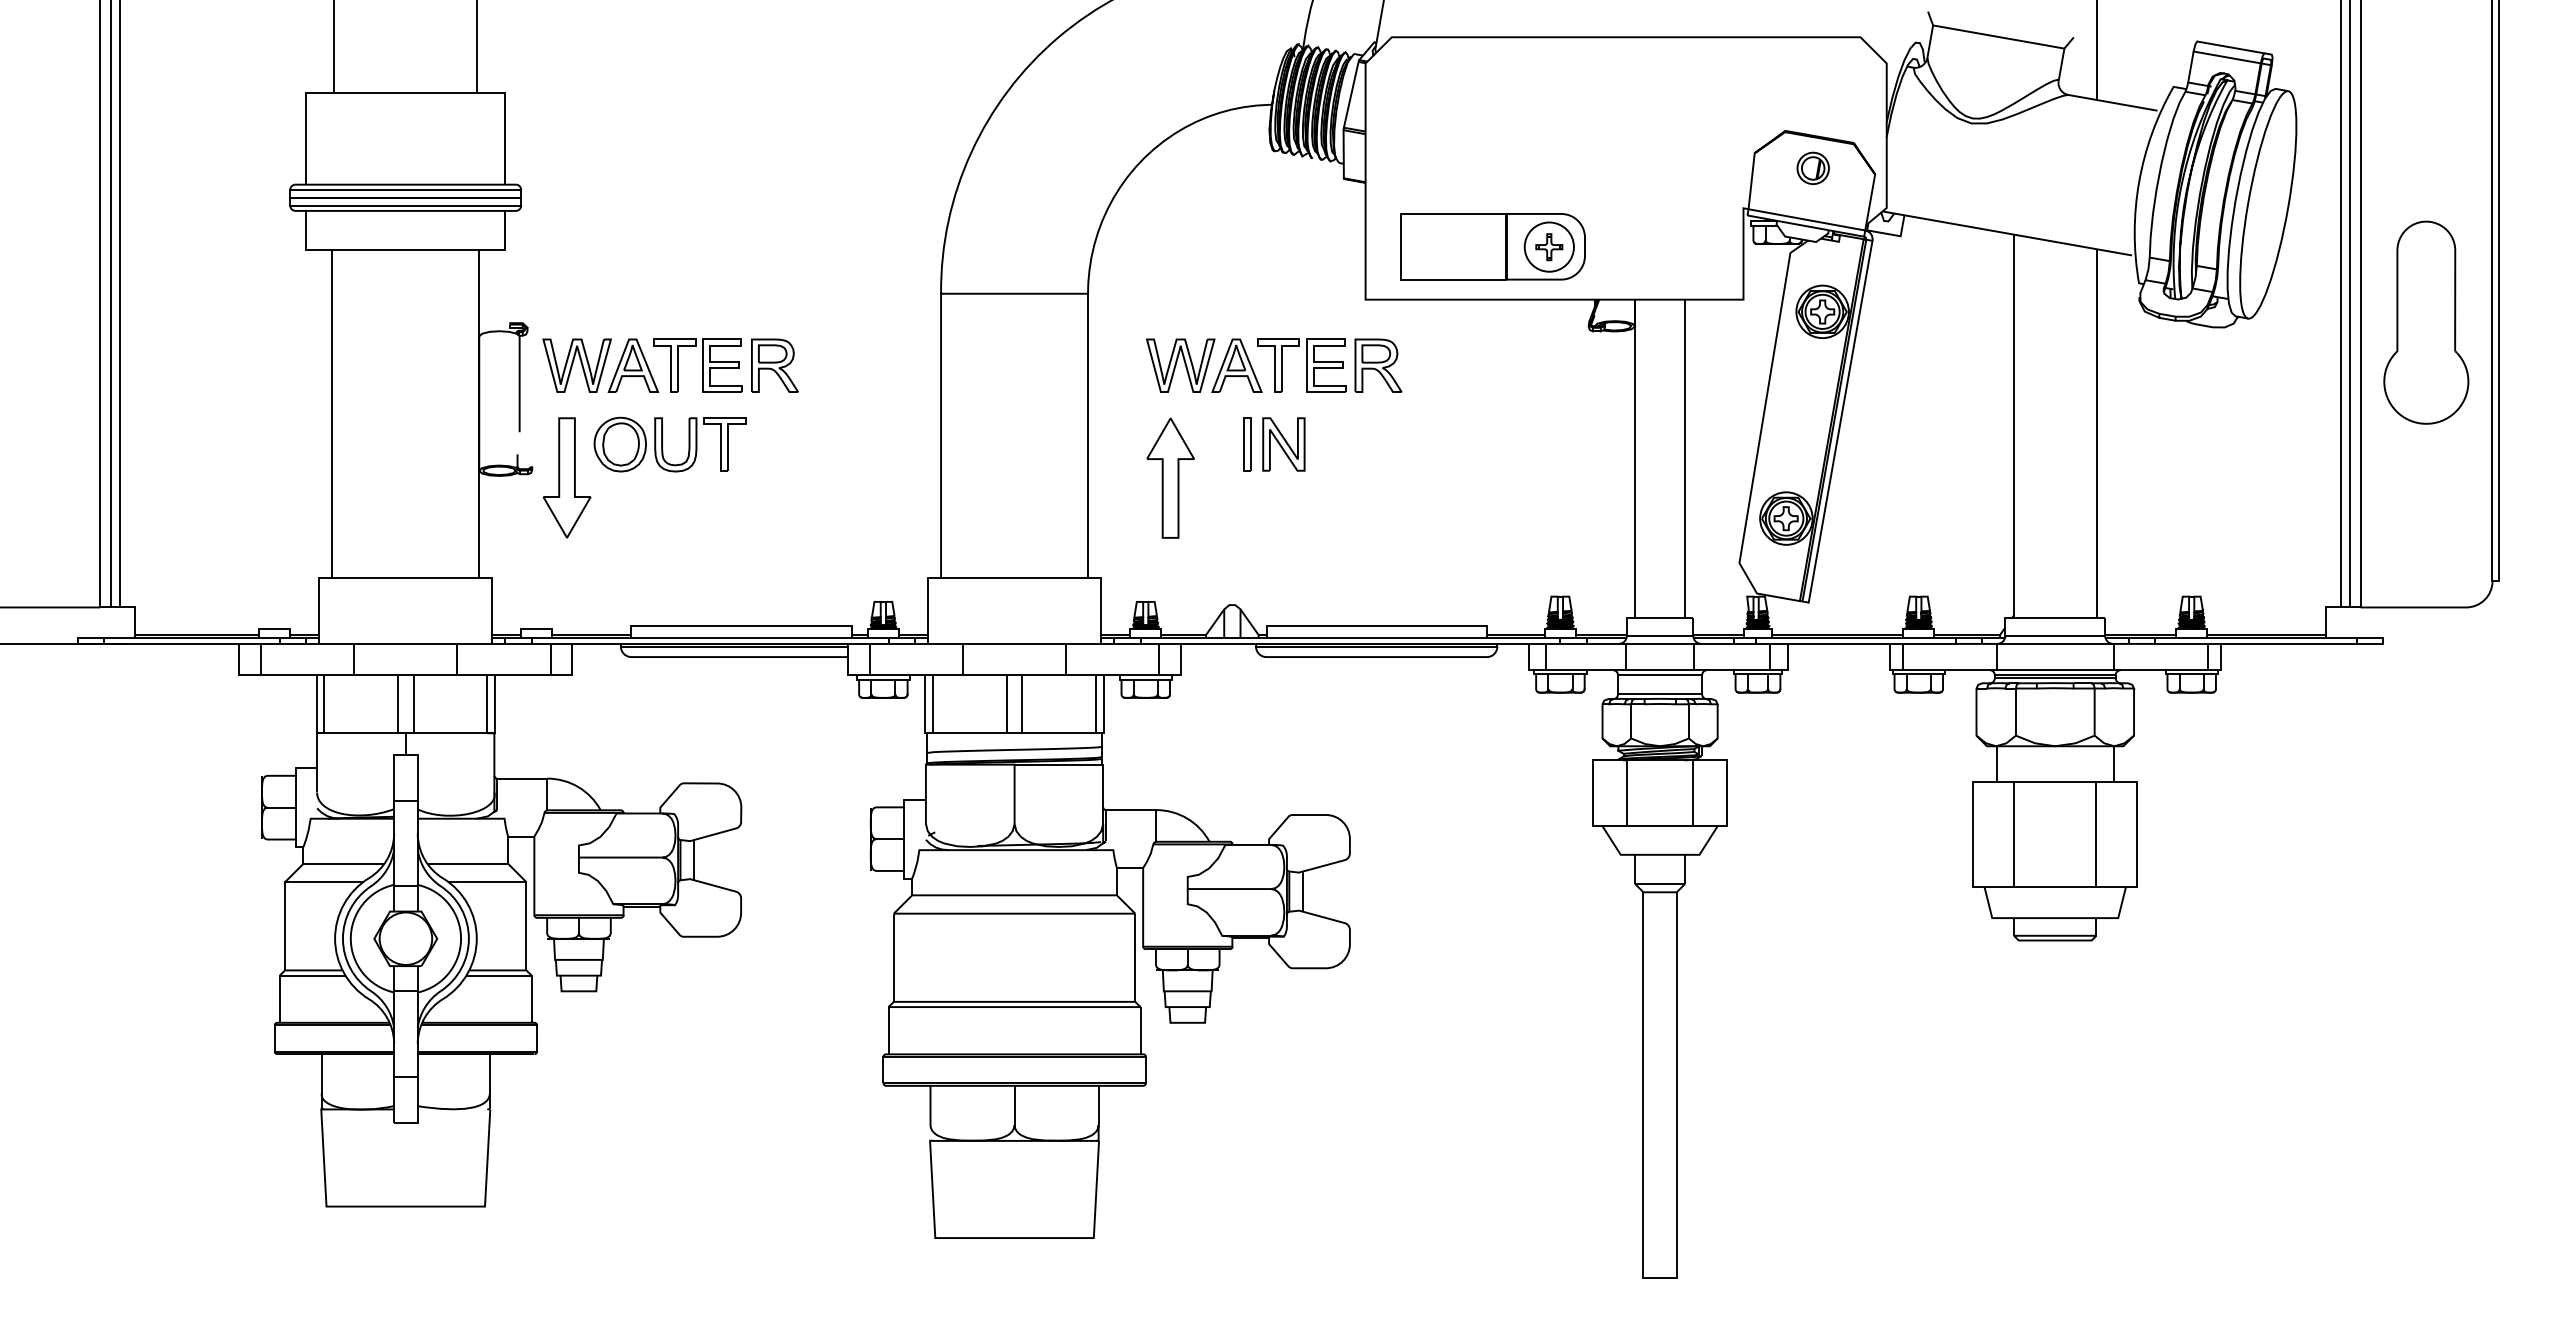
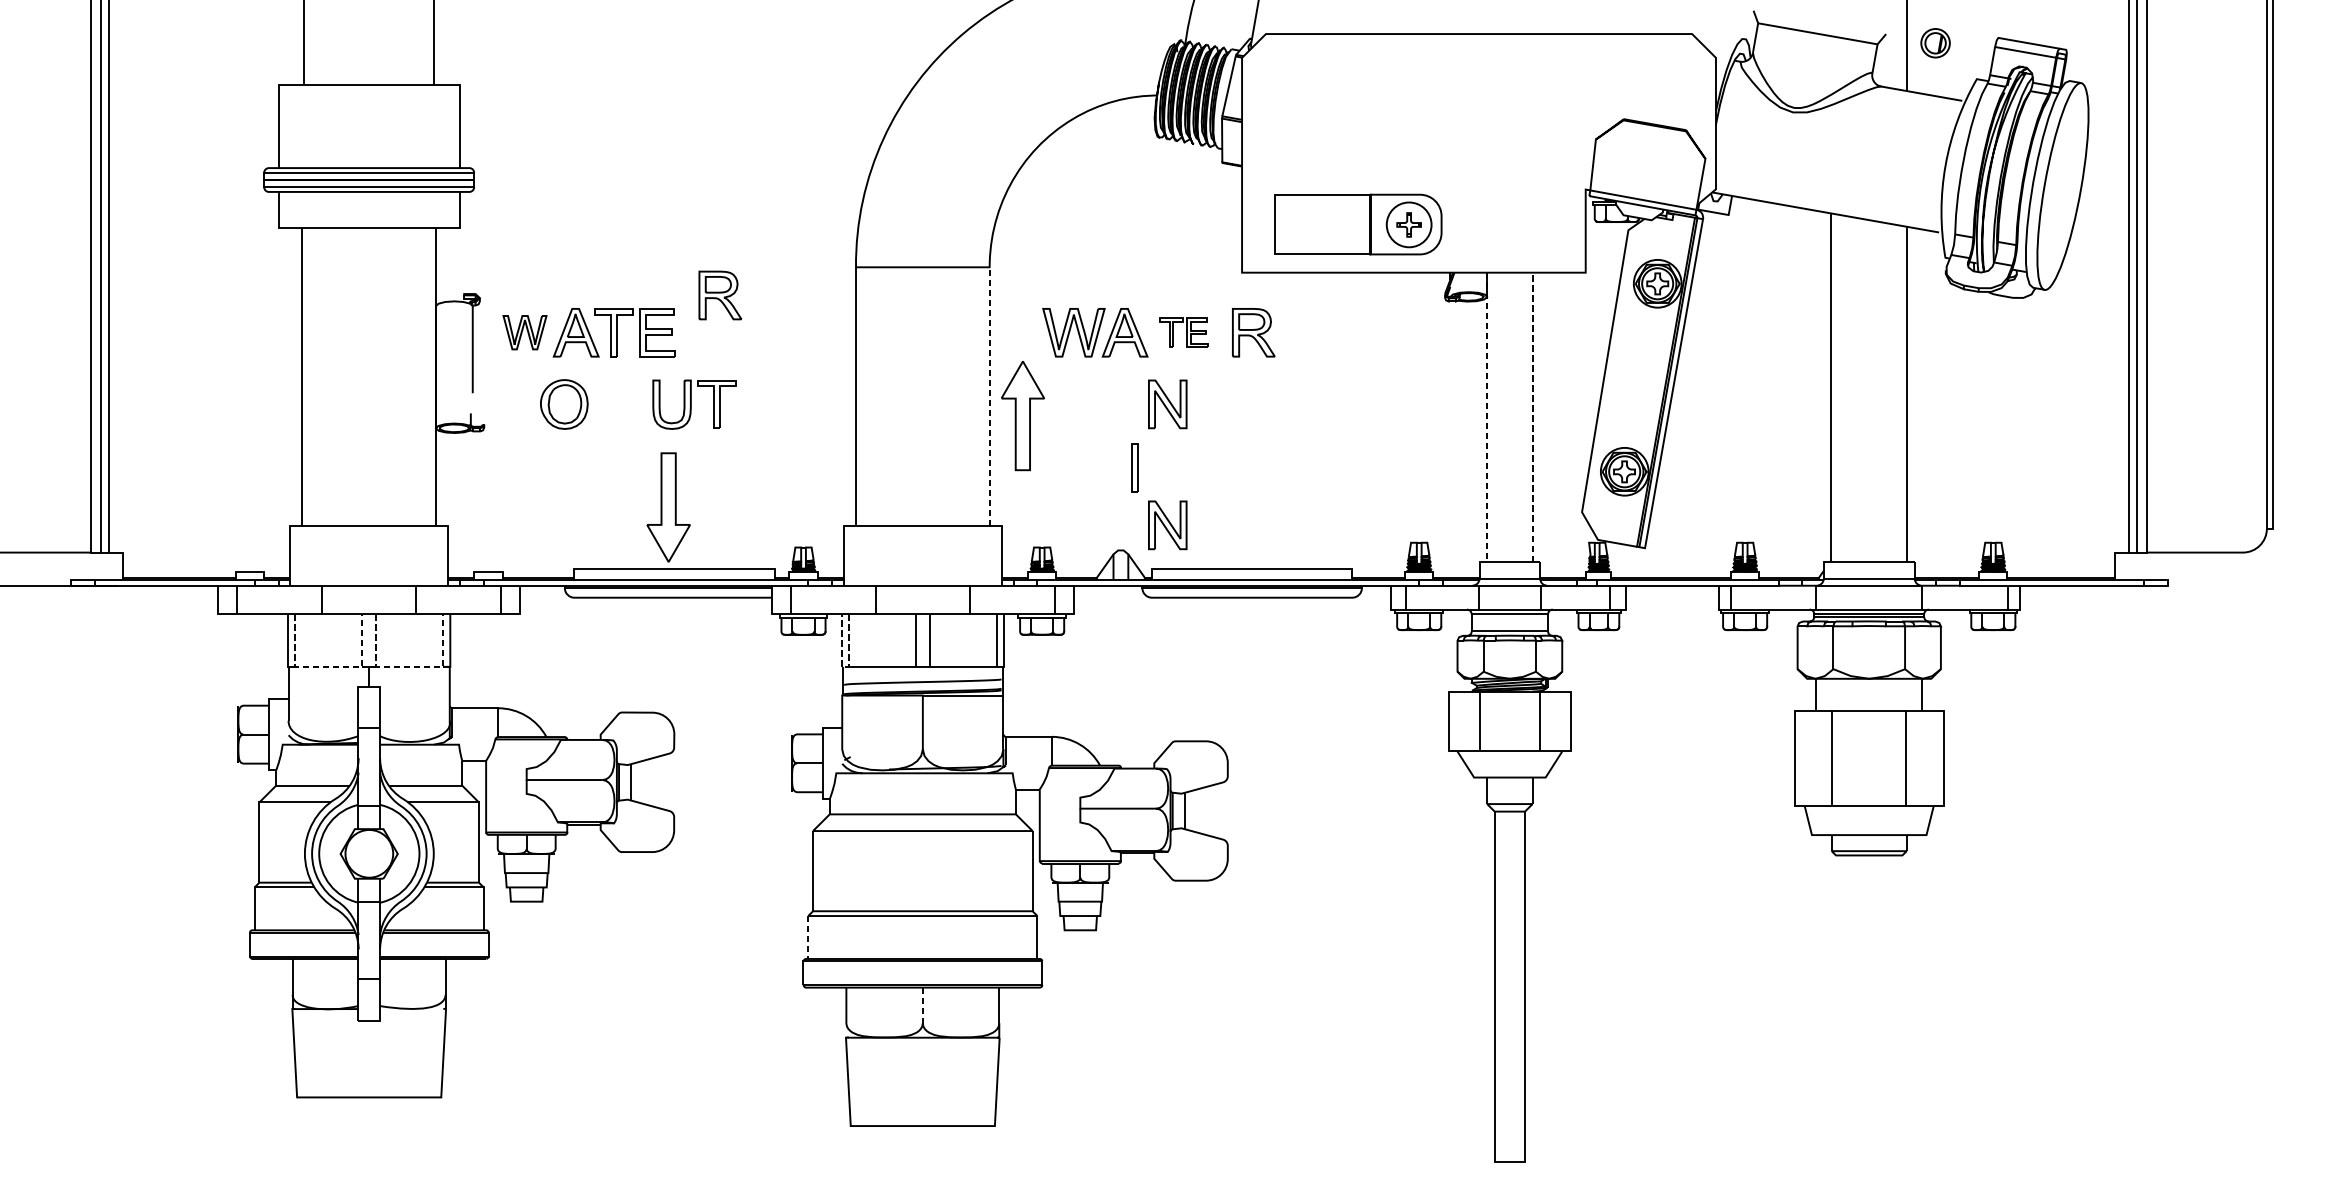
part: (1812, 167) -> (1934, 42), moved
part: (2426, 322) -> (2206, 293), removed
part: (576, 365) -> (524, 332), size x0.7
part: (774, 365) -> (719, 295), moved
part: (1301, 365) -> (1183, 332), size x0.6
line: (1088, 435) -> (990, 396), solid -> dashed
part: (700, 444) -> (694, 404), moved
part: (1247, 444) -> (1134, 468), moved
line: (1685, 458) -> (1532, 417), solid -> dashed
line: (1635, 459) -> (1487, 418), solid -> dashed
part: (566, 477) -> (668, 507), moved
curve: (1163, 477) -> (1016, 415), moved
part: (1283, 577) -> (1167, 525), added
line: (361, 733) -> (328, 667), solid -> dashed
line: (450, 733) -> (409, 667), solid -> dashed
line: (929, 733) -> (845, 667), solid -> dashed
line: (888, 1030) -> (808, 937), solid -> dashed
line: (1014, 1105) -> (922, 1005), solid -> dashed

